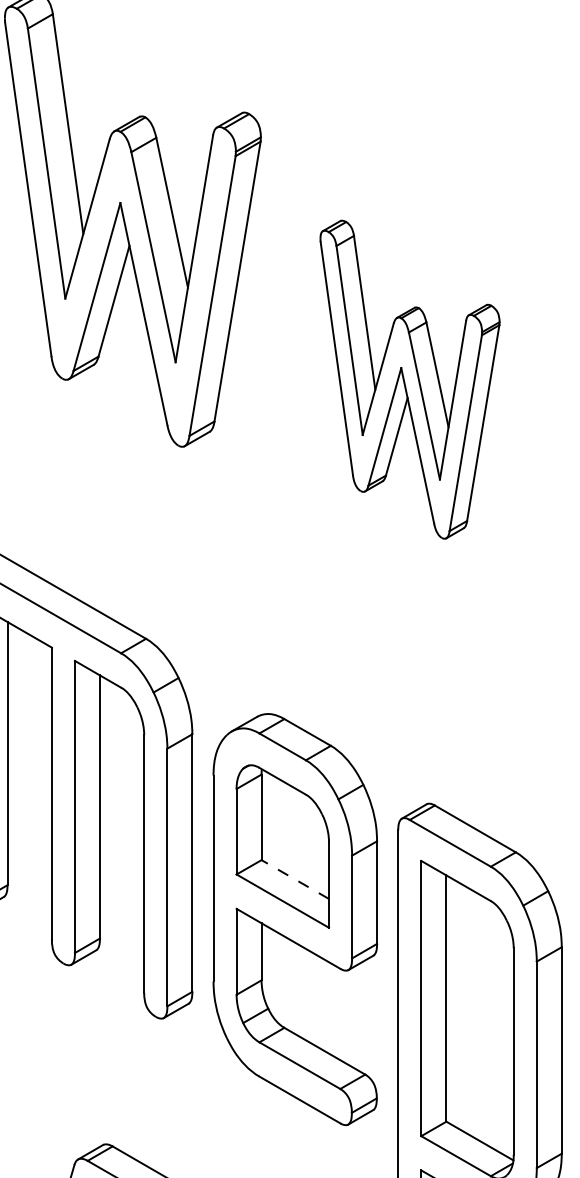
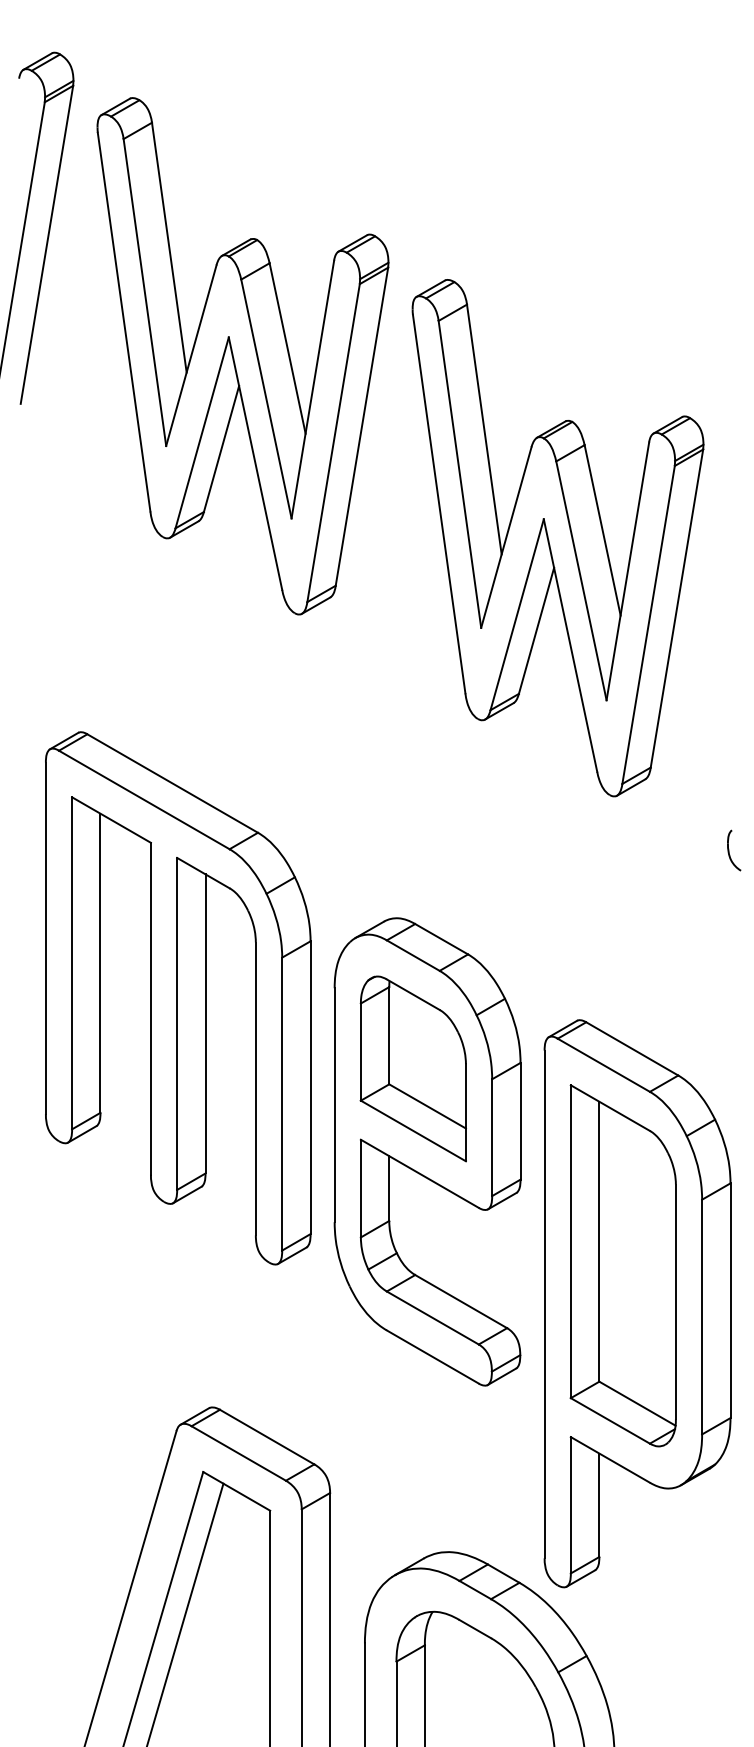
part: (409, 379) -> (557, 538), size x1.43
part: (565, 654) -> (734, 850), added
line: (295, 879) -> (427, 1106), dashed -> solid

